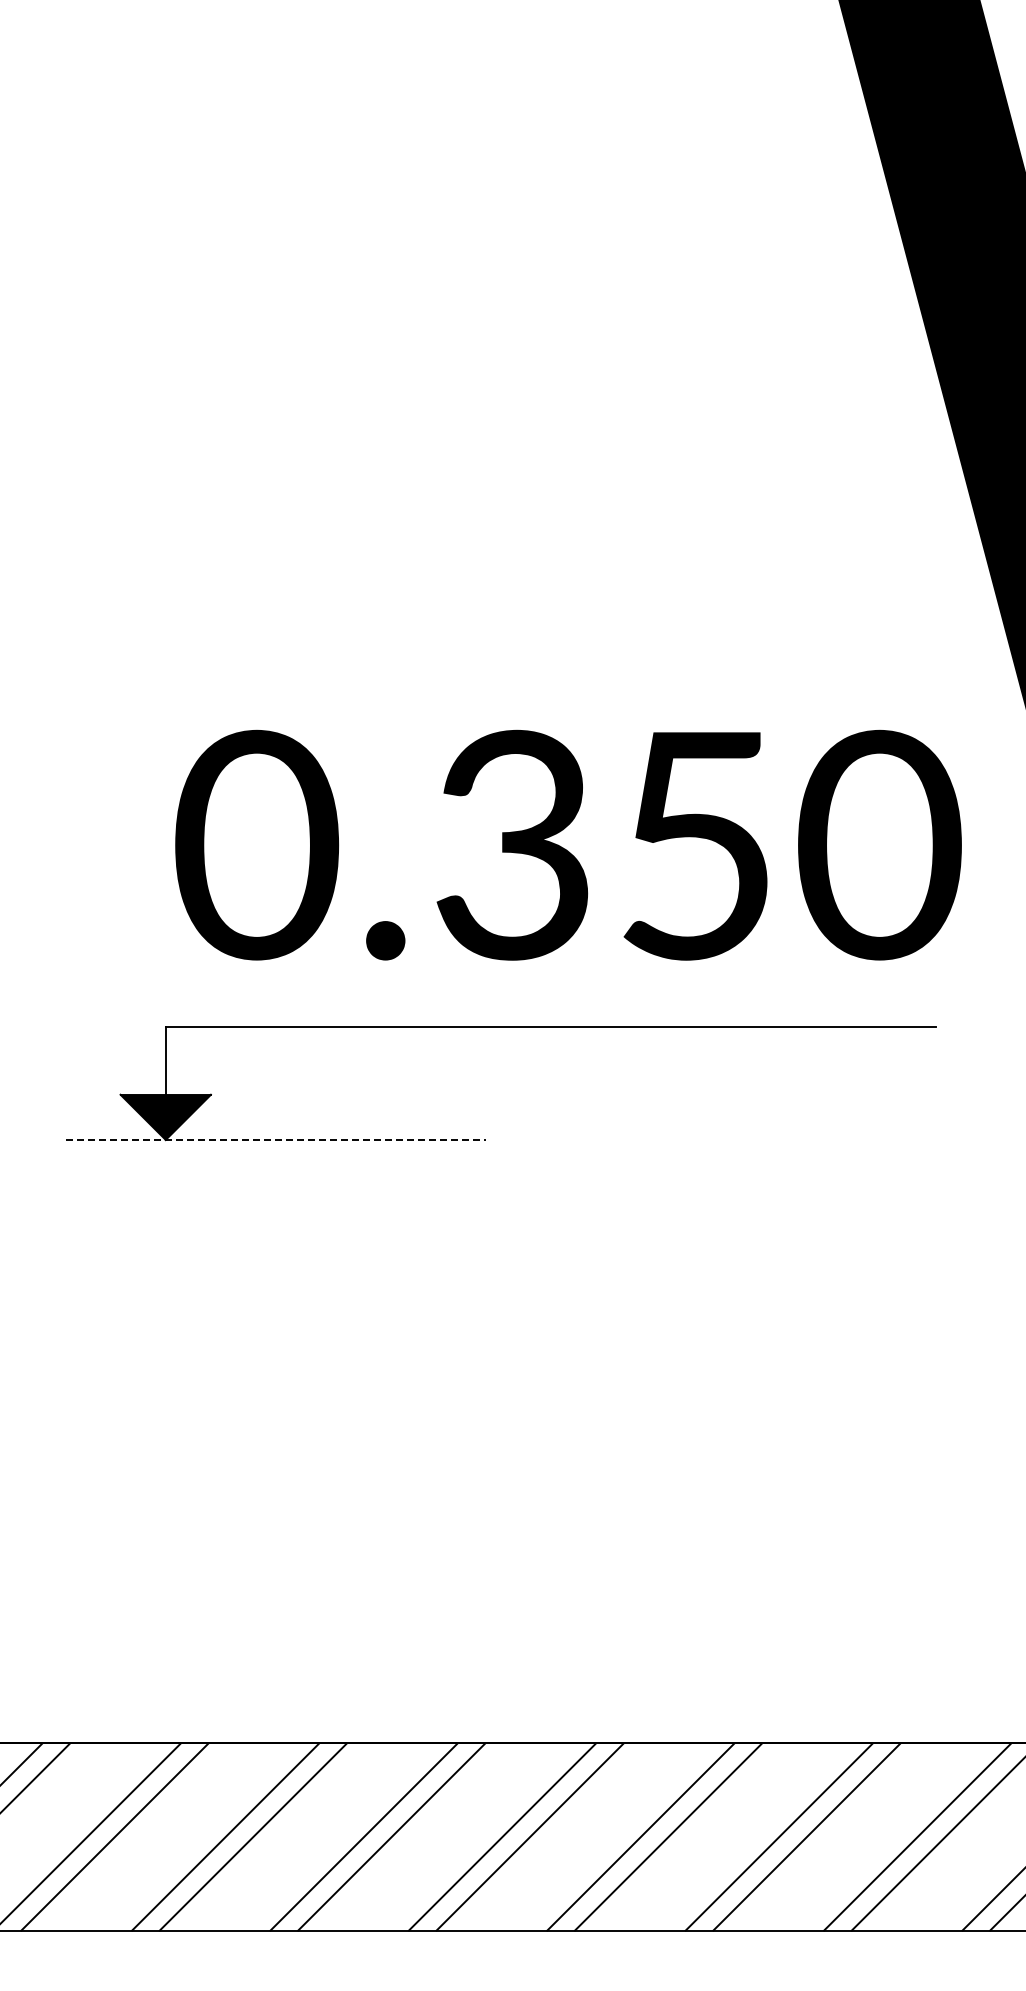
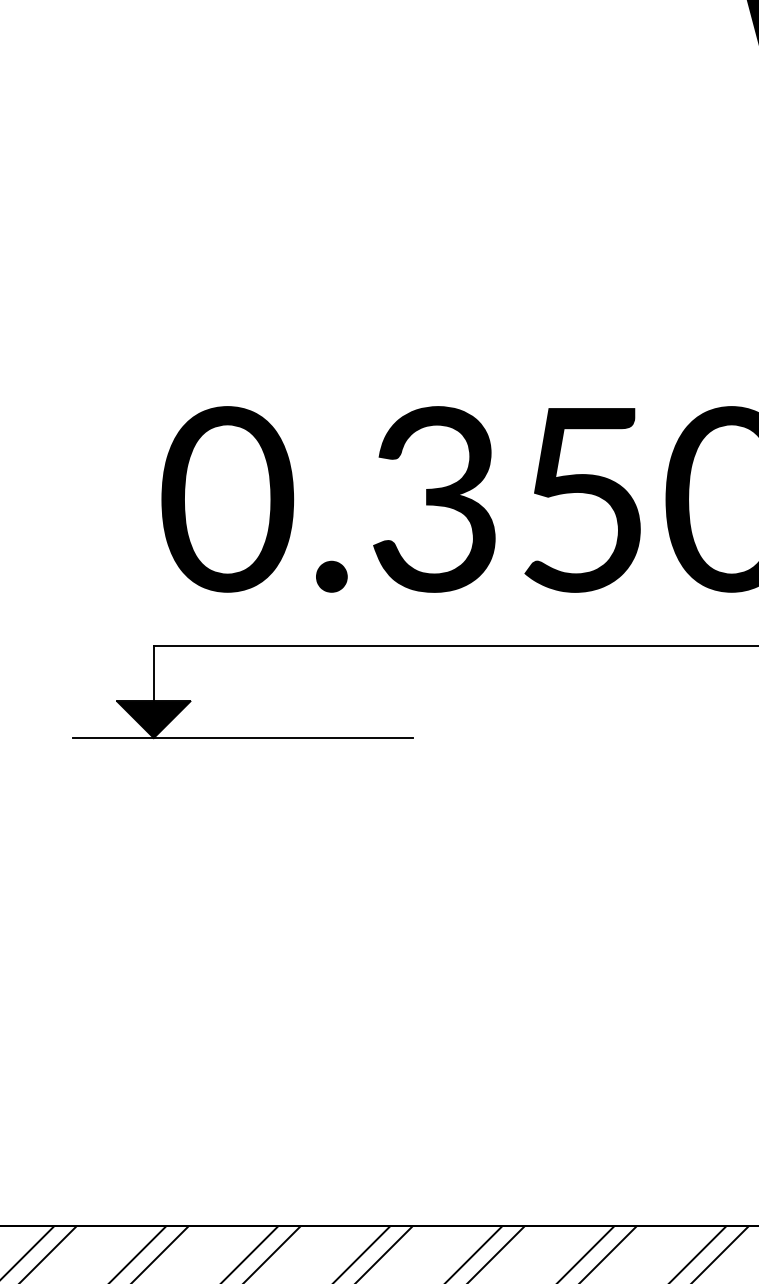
line: (276, 1139) -> (243, 737), dashed -> solid

